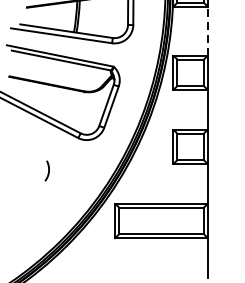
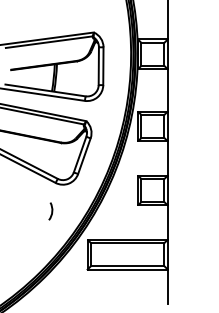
line: (207, 30) -> (167, 89), dashed -> solid
arc: (48, 171) -> (51, 211), moved

